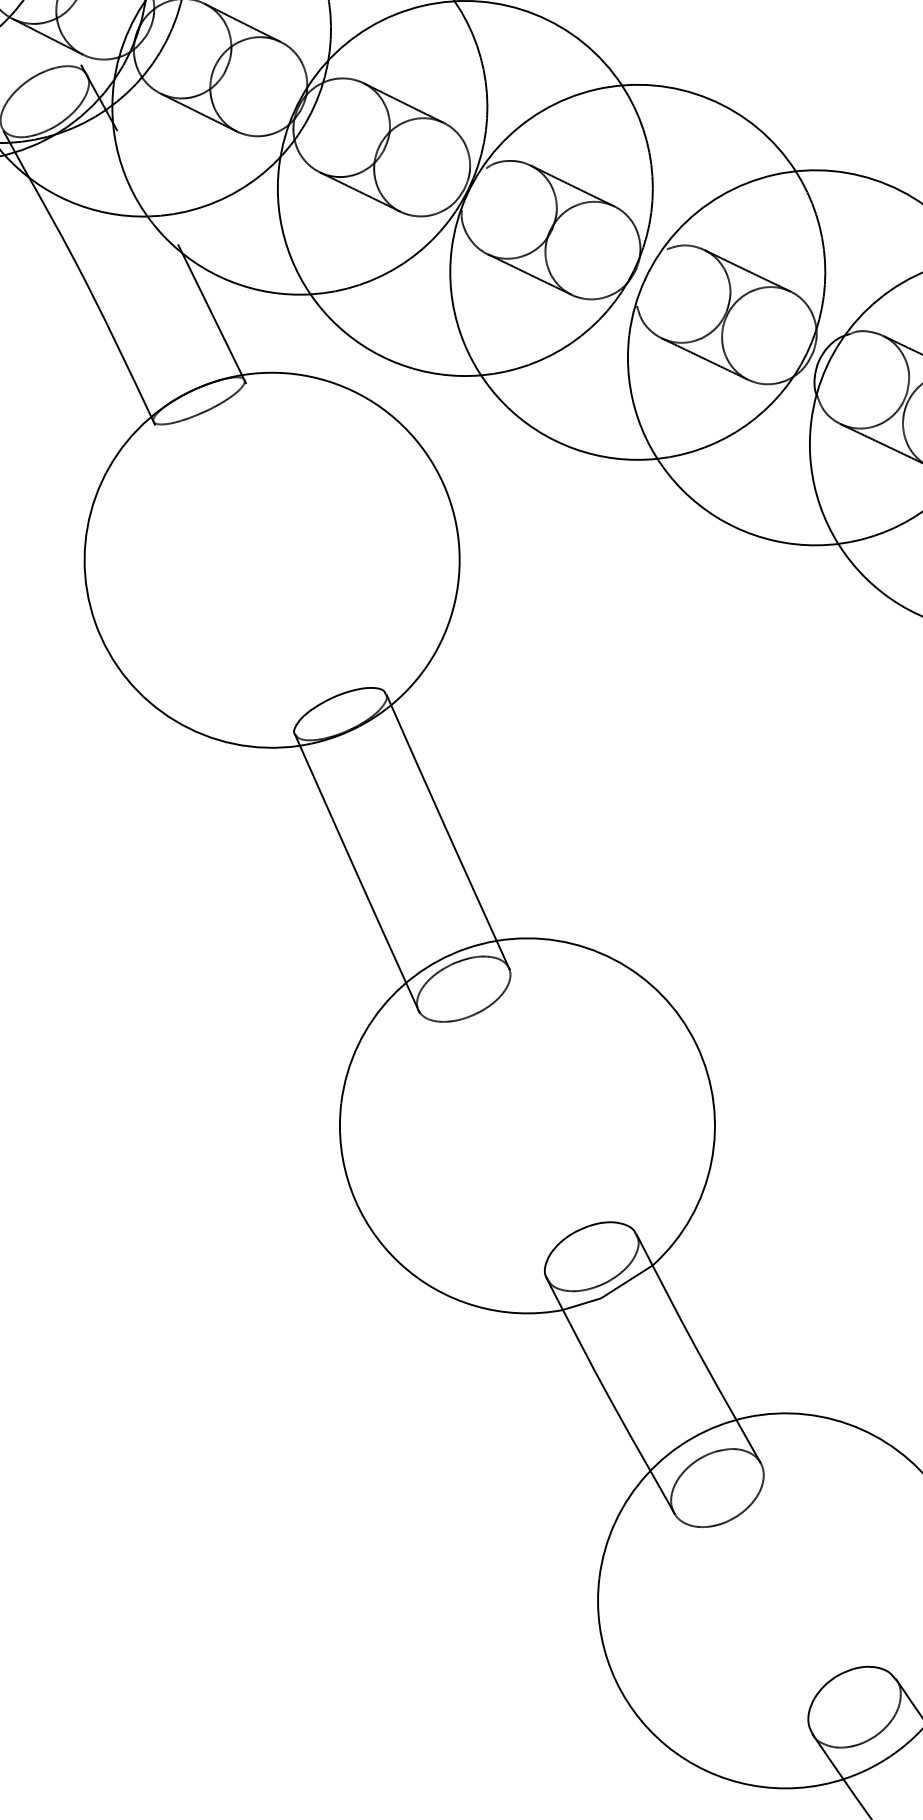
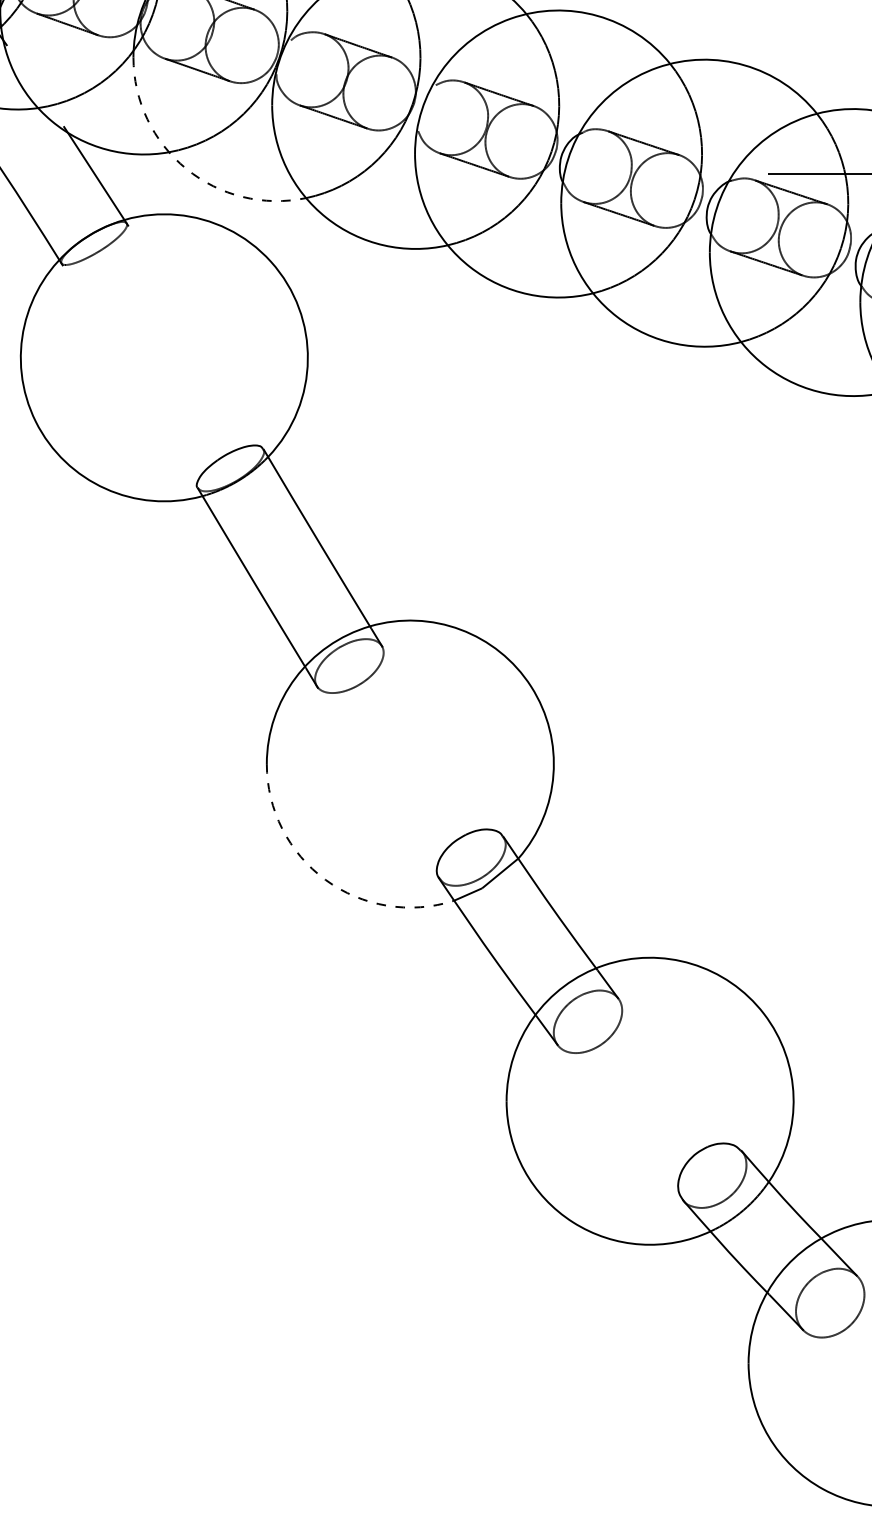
arc: (330, 318) -> (186, 168), solid -> dashed
arc: (399, 1262) -> (325, 879), solid -> dashed

